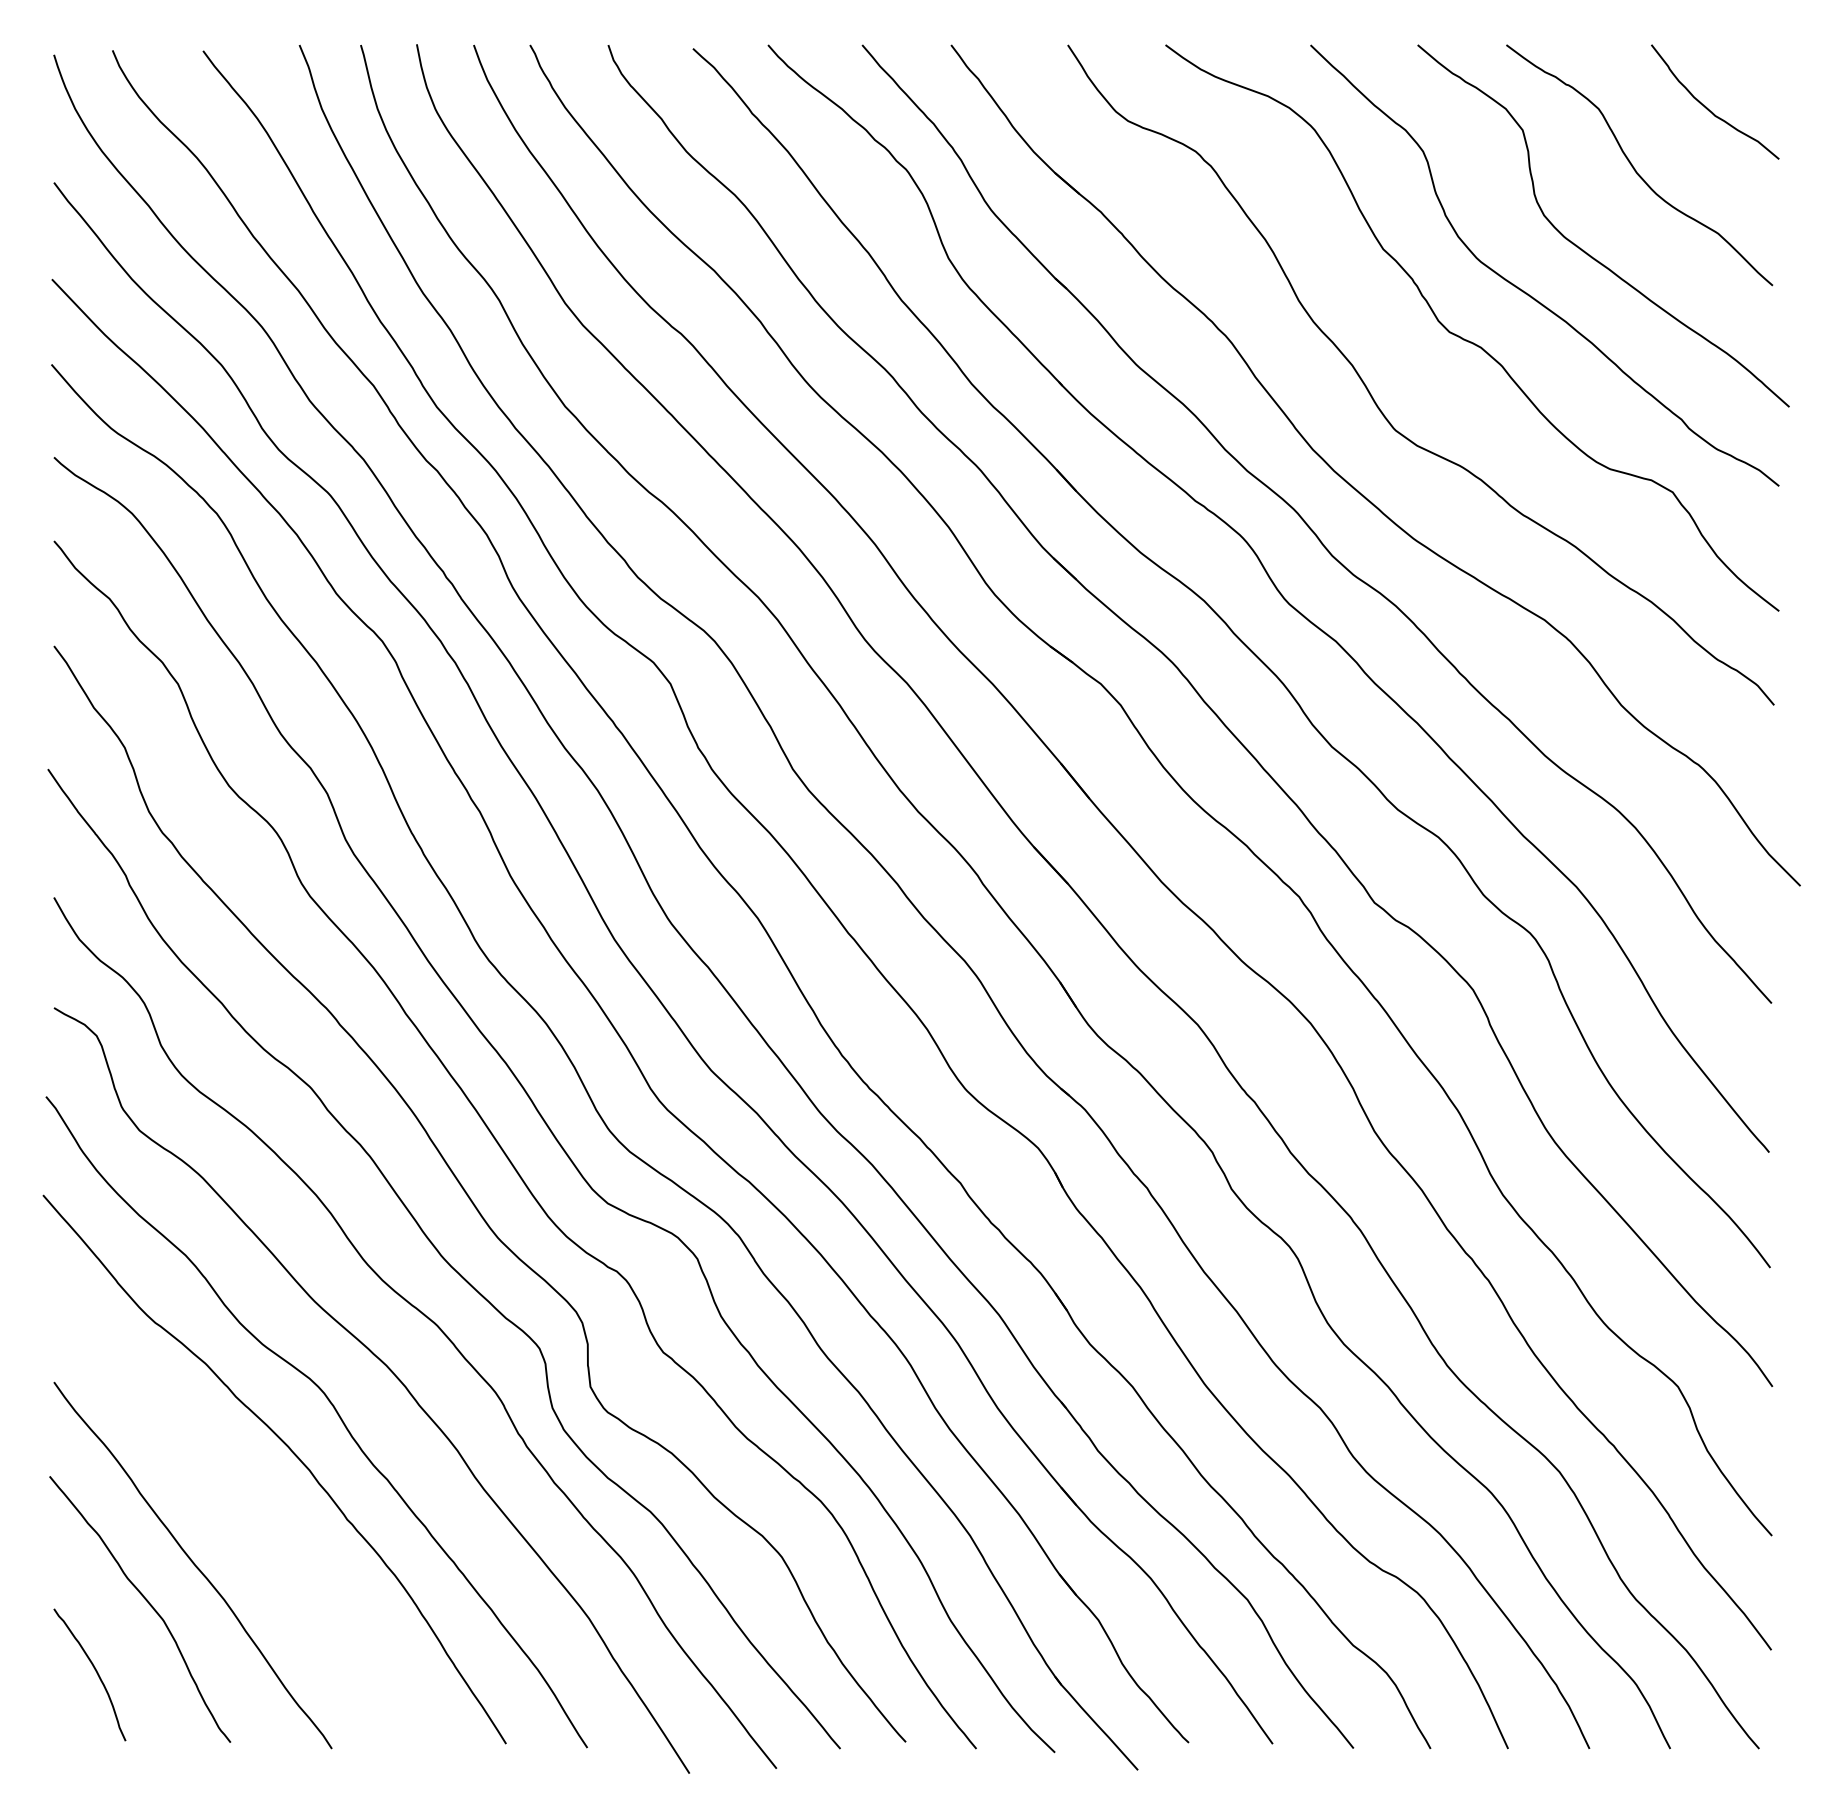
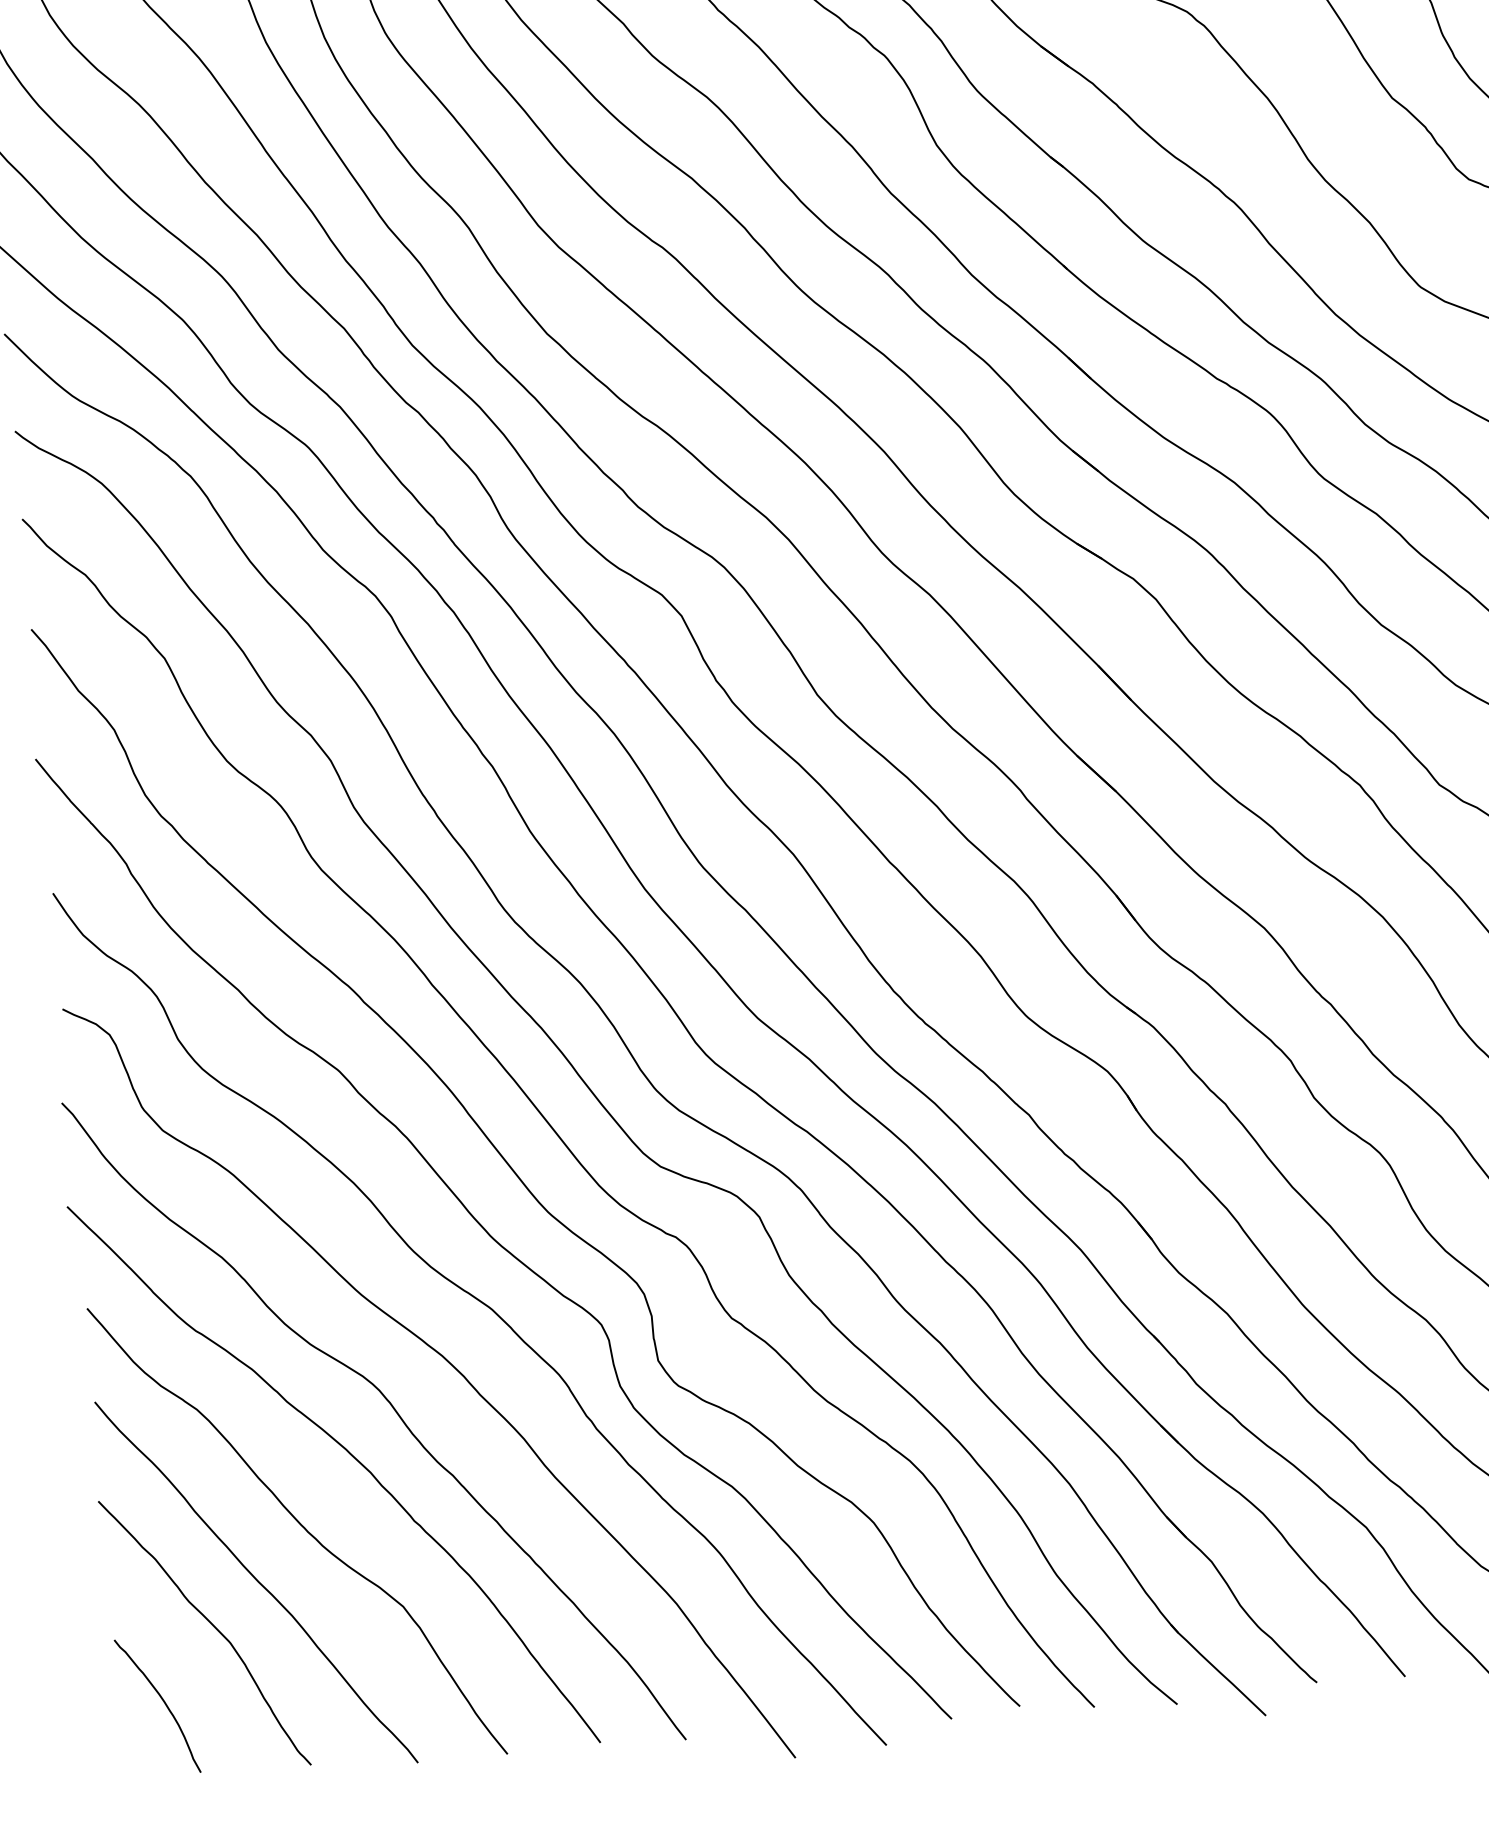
curve: (239, 1515) -> (300, 1525), added

